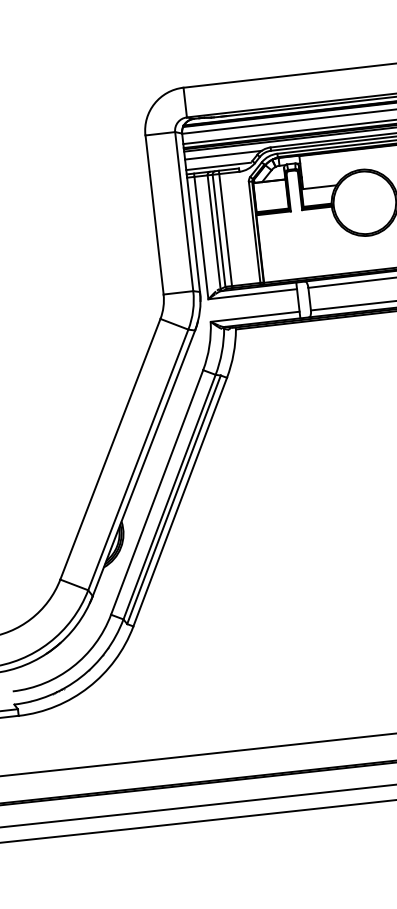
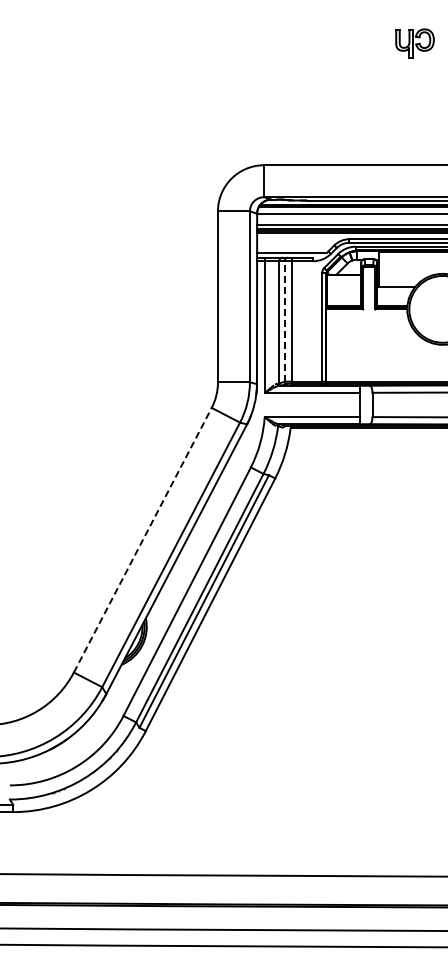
line: (223, 154) -> (298, 241), removed
line: (218, 229) -> (284, 320), solid -> dashed
line: (110, 448) -> (143, 539), solid -> dashed

